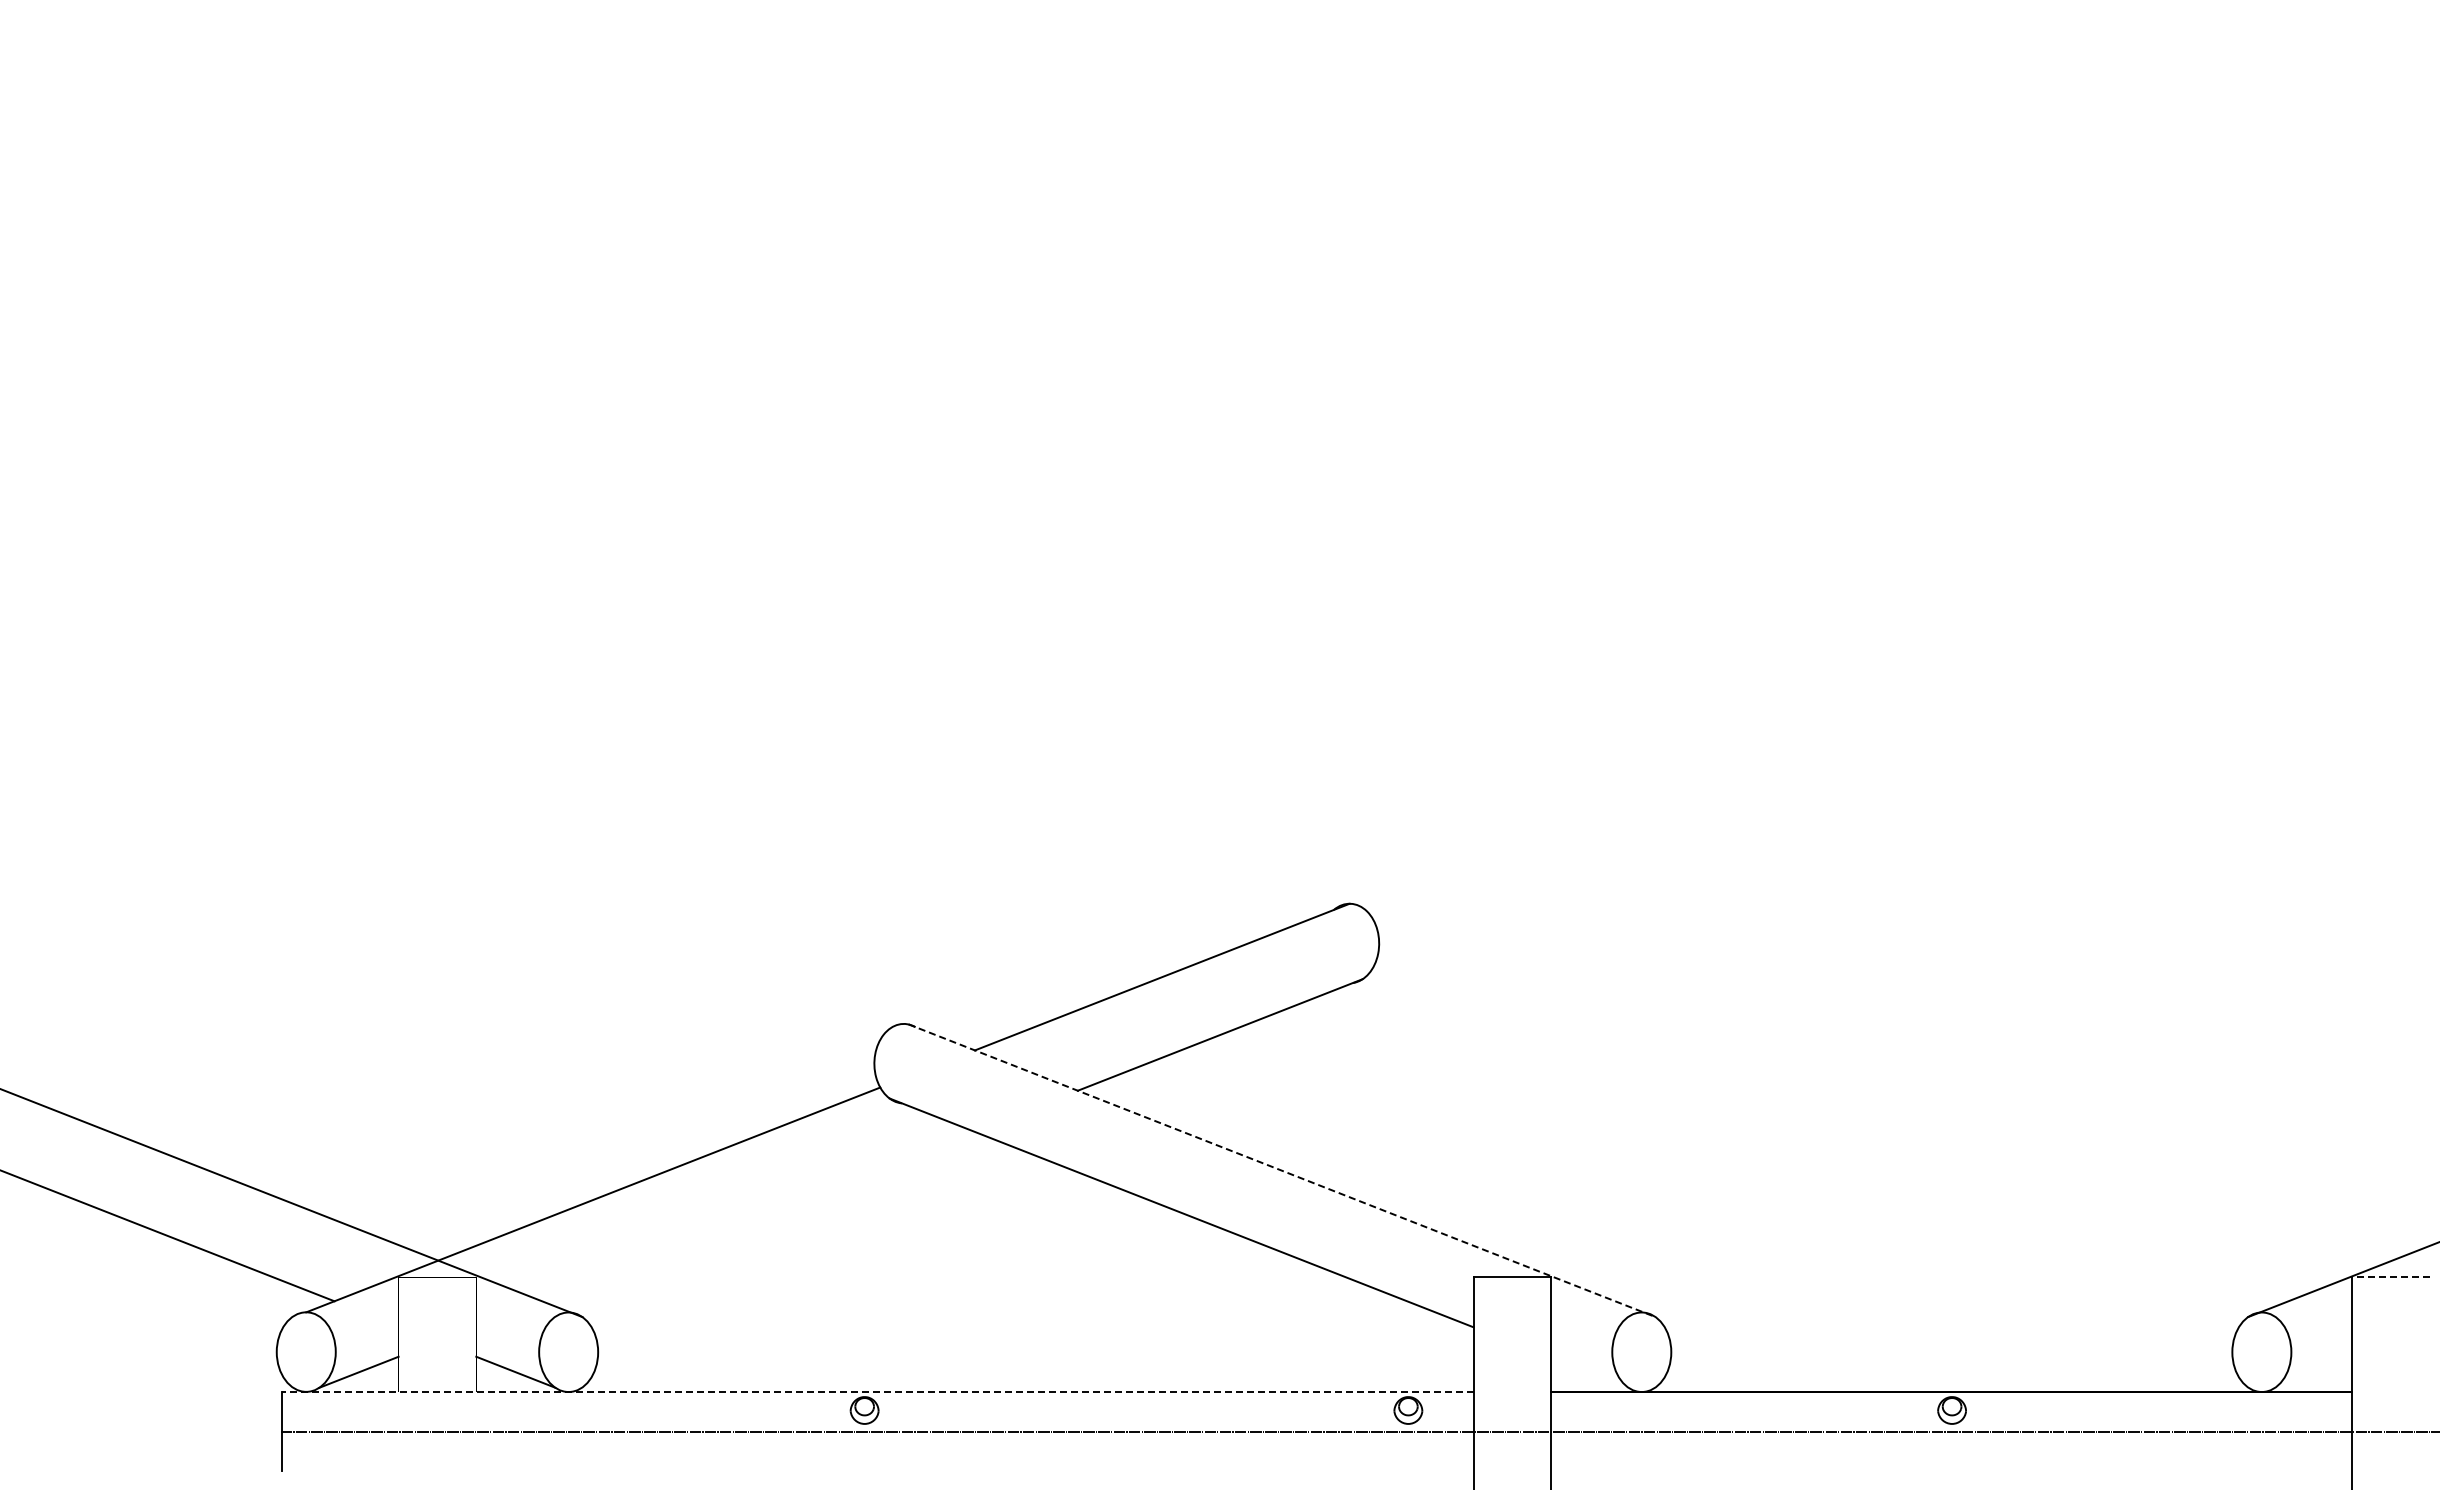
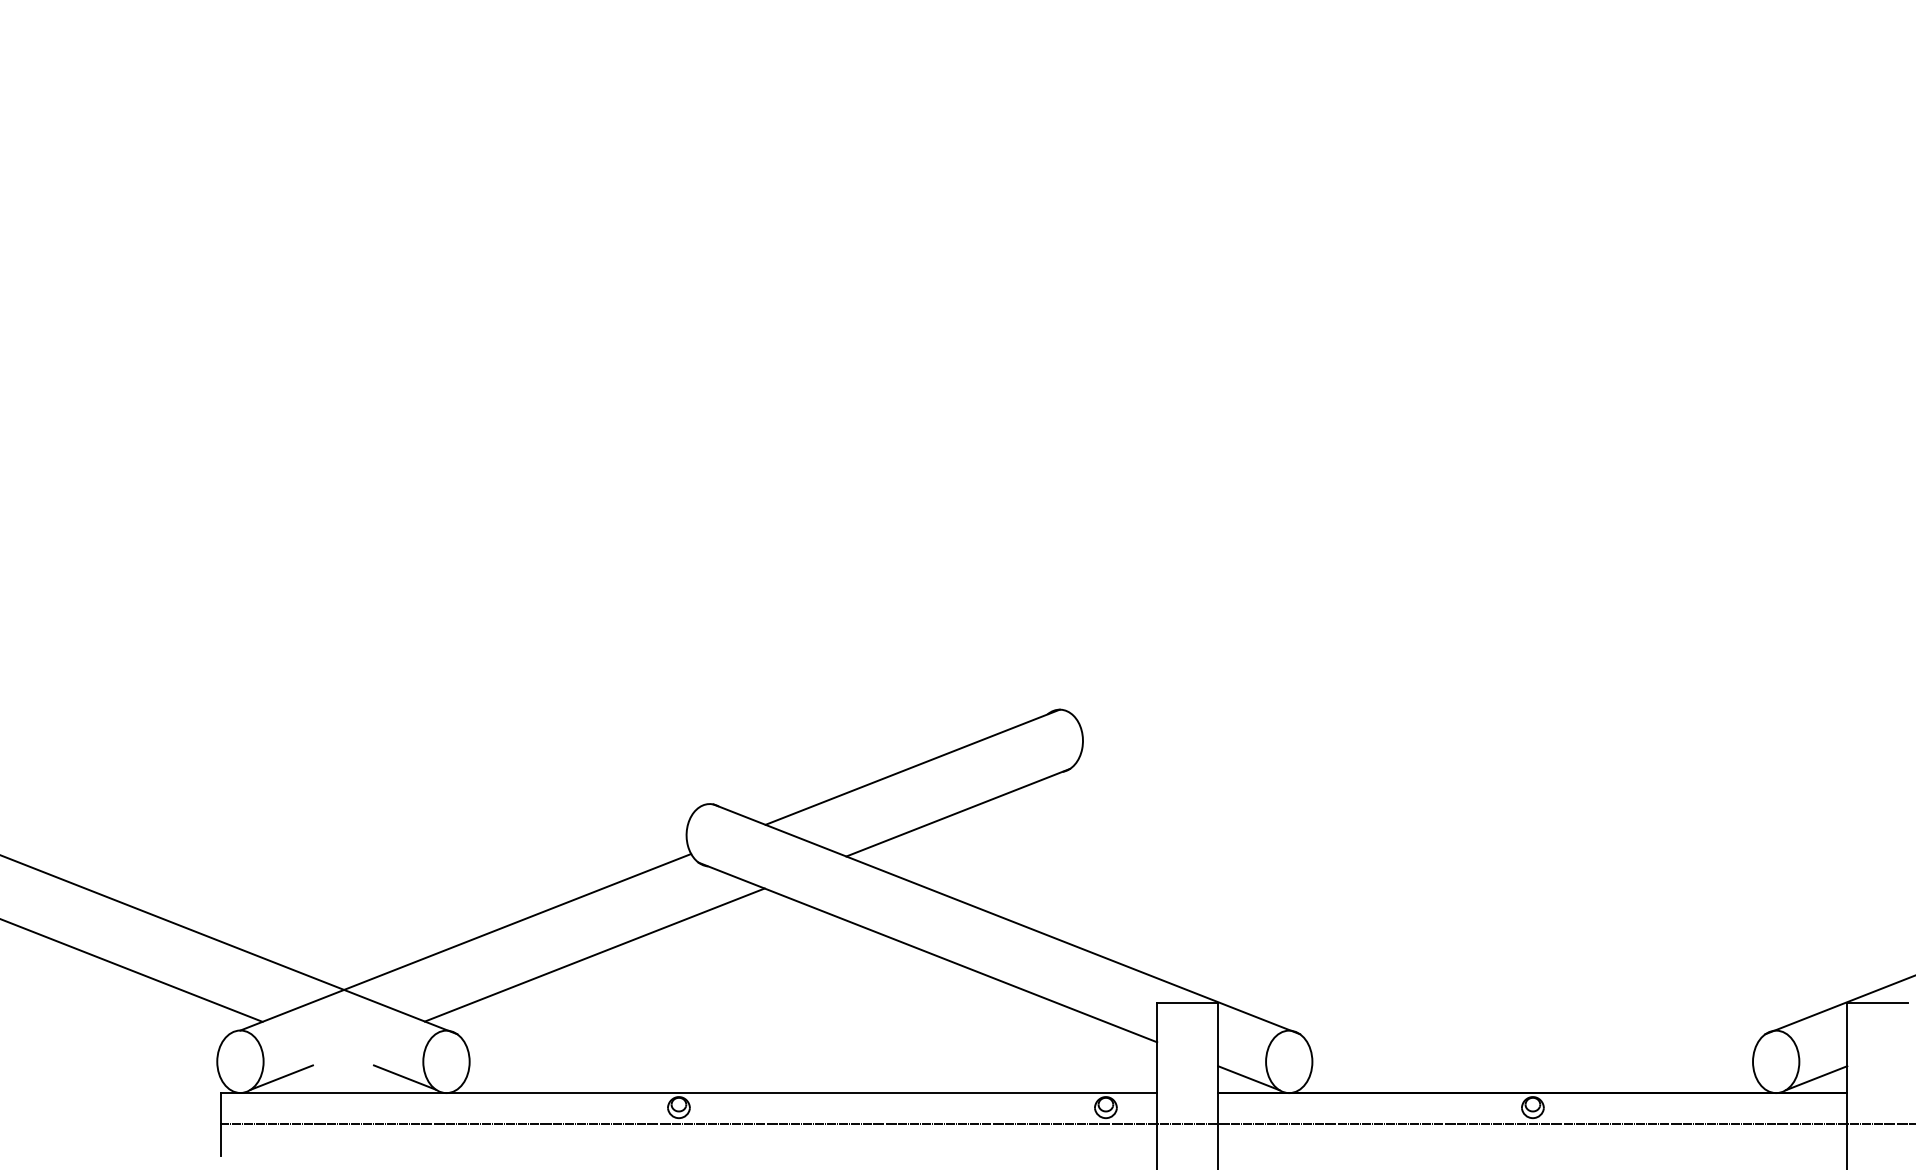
line: (1282, 1170) -> (1007, 919), dashed -> solid
line: (757, 1215) -> (594, 954), added
line: (2391, 1277) -> (1877, 1003), dashed -> solid
line: (1590, 1372) -> (1248, 1077), added
line: (2313, 1372) -> (1816, 1077), added
line: (877, 1392) -> (689, 1093), dashed -> solid

